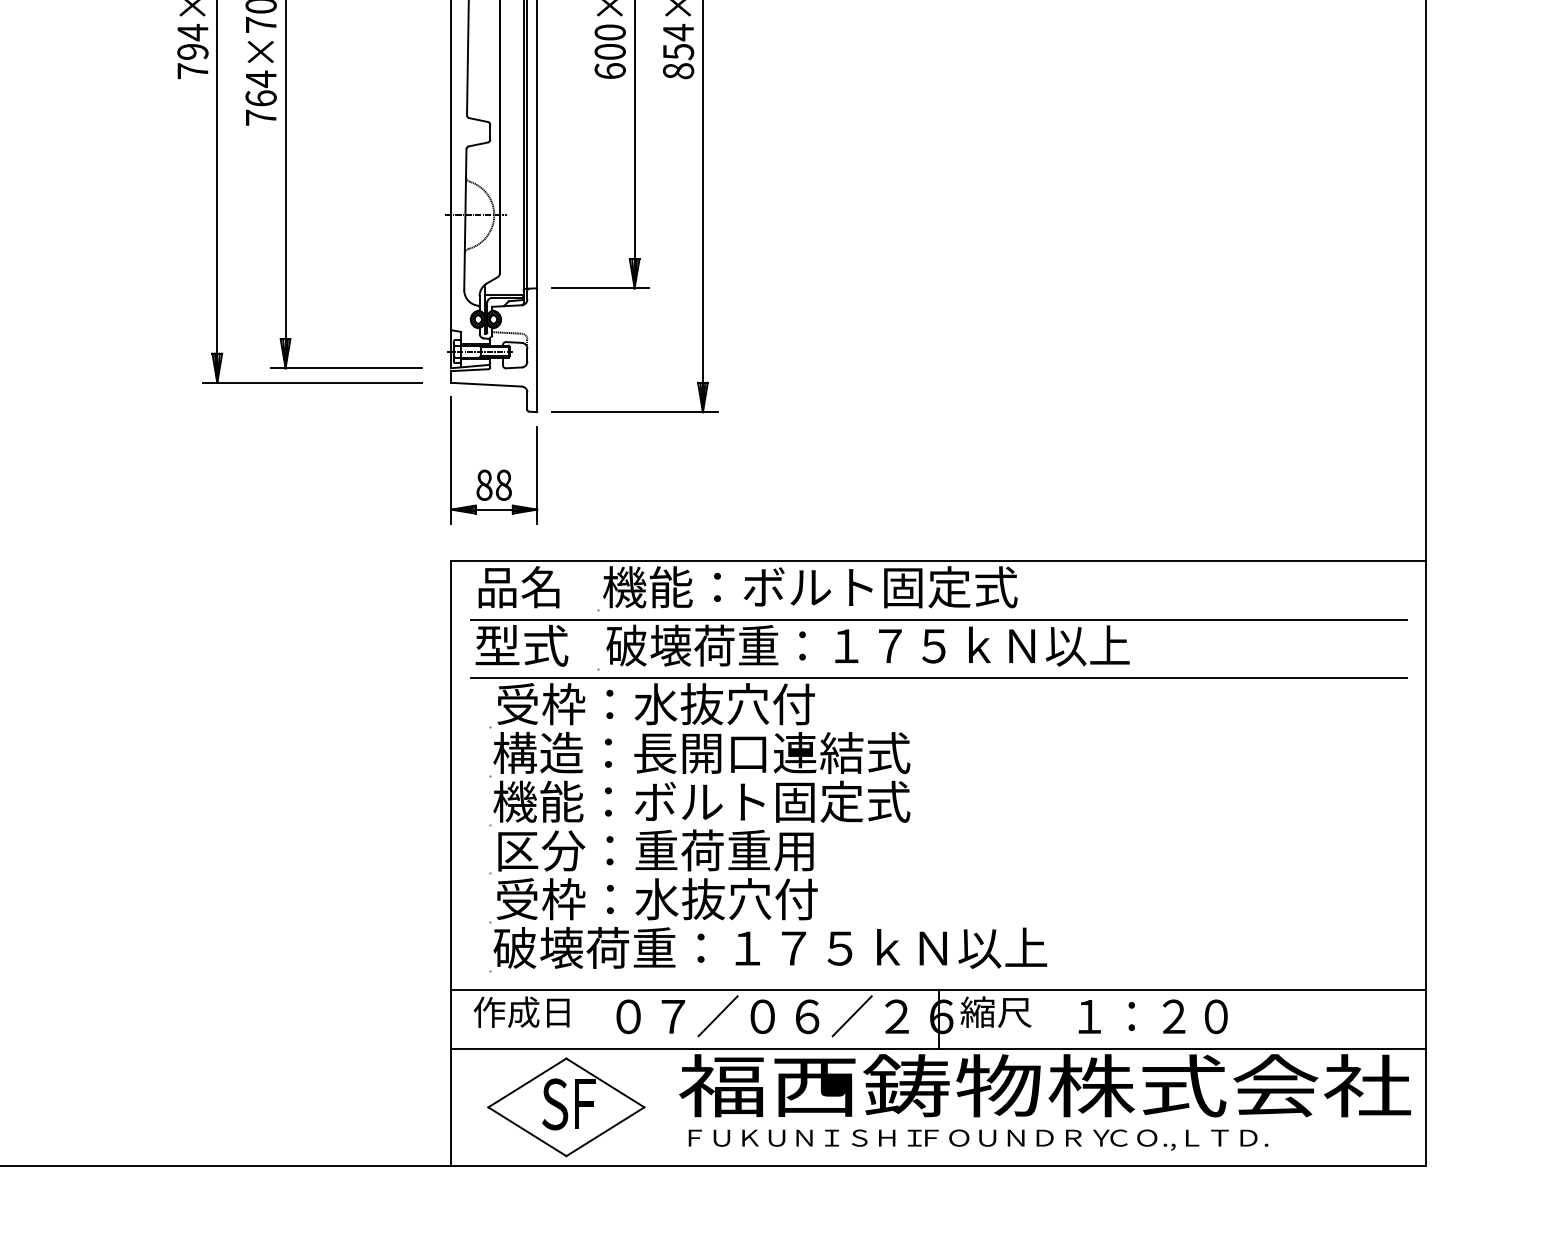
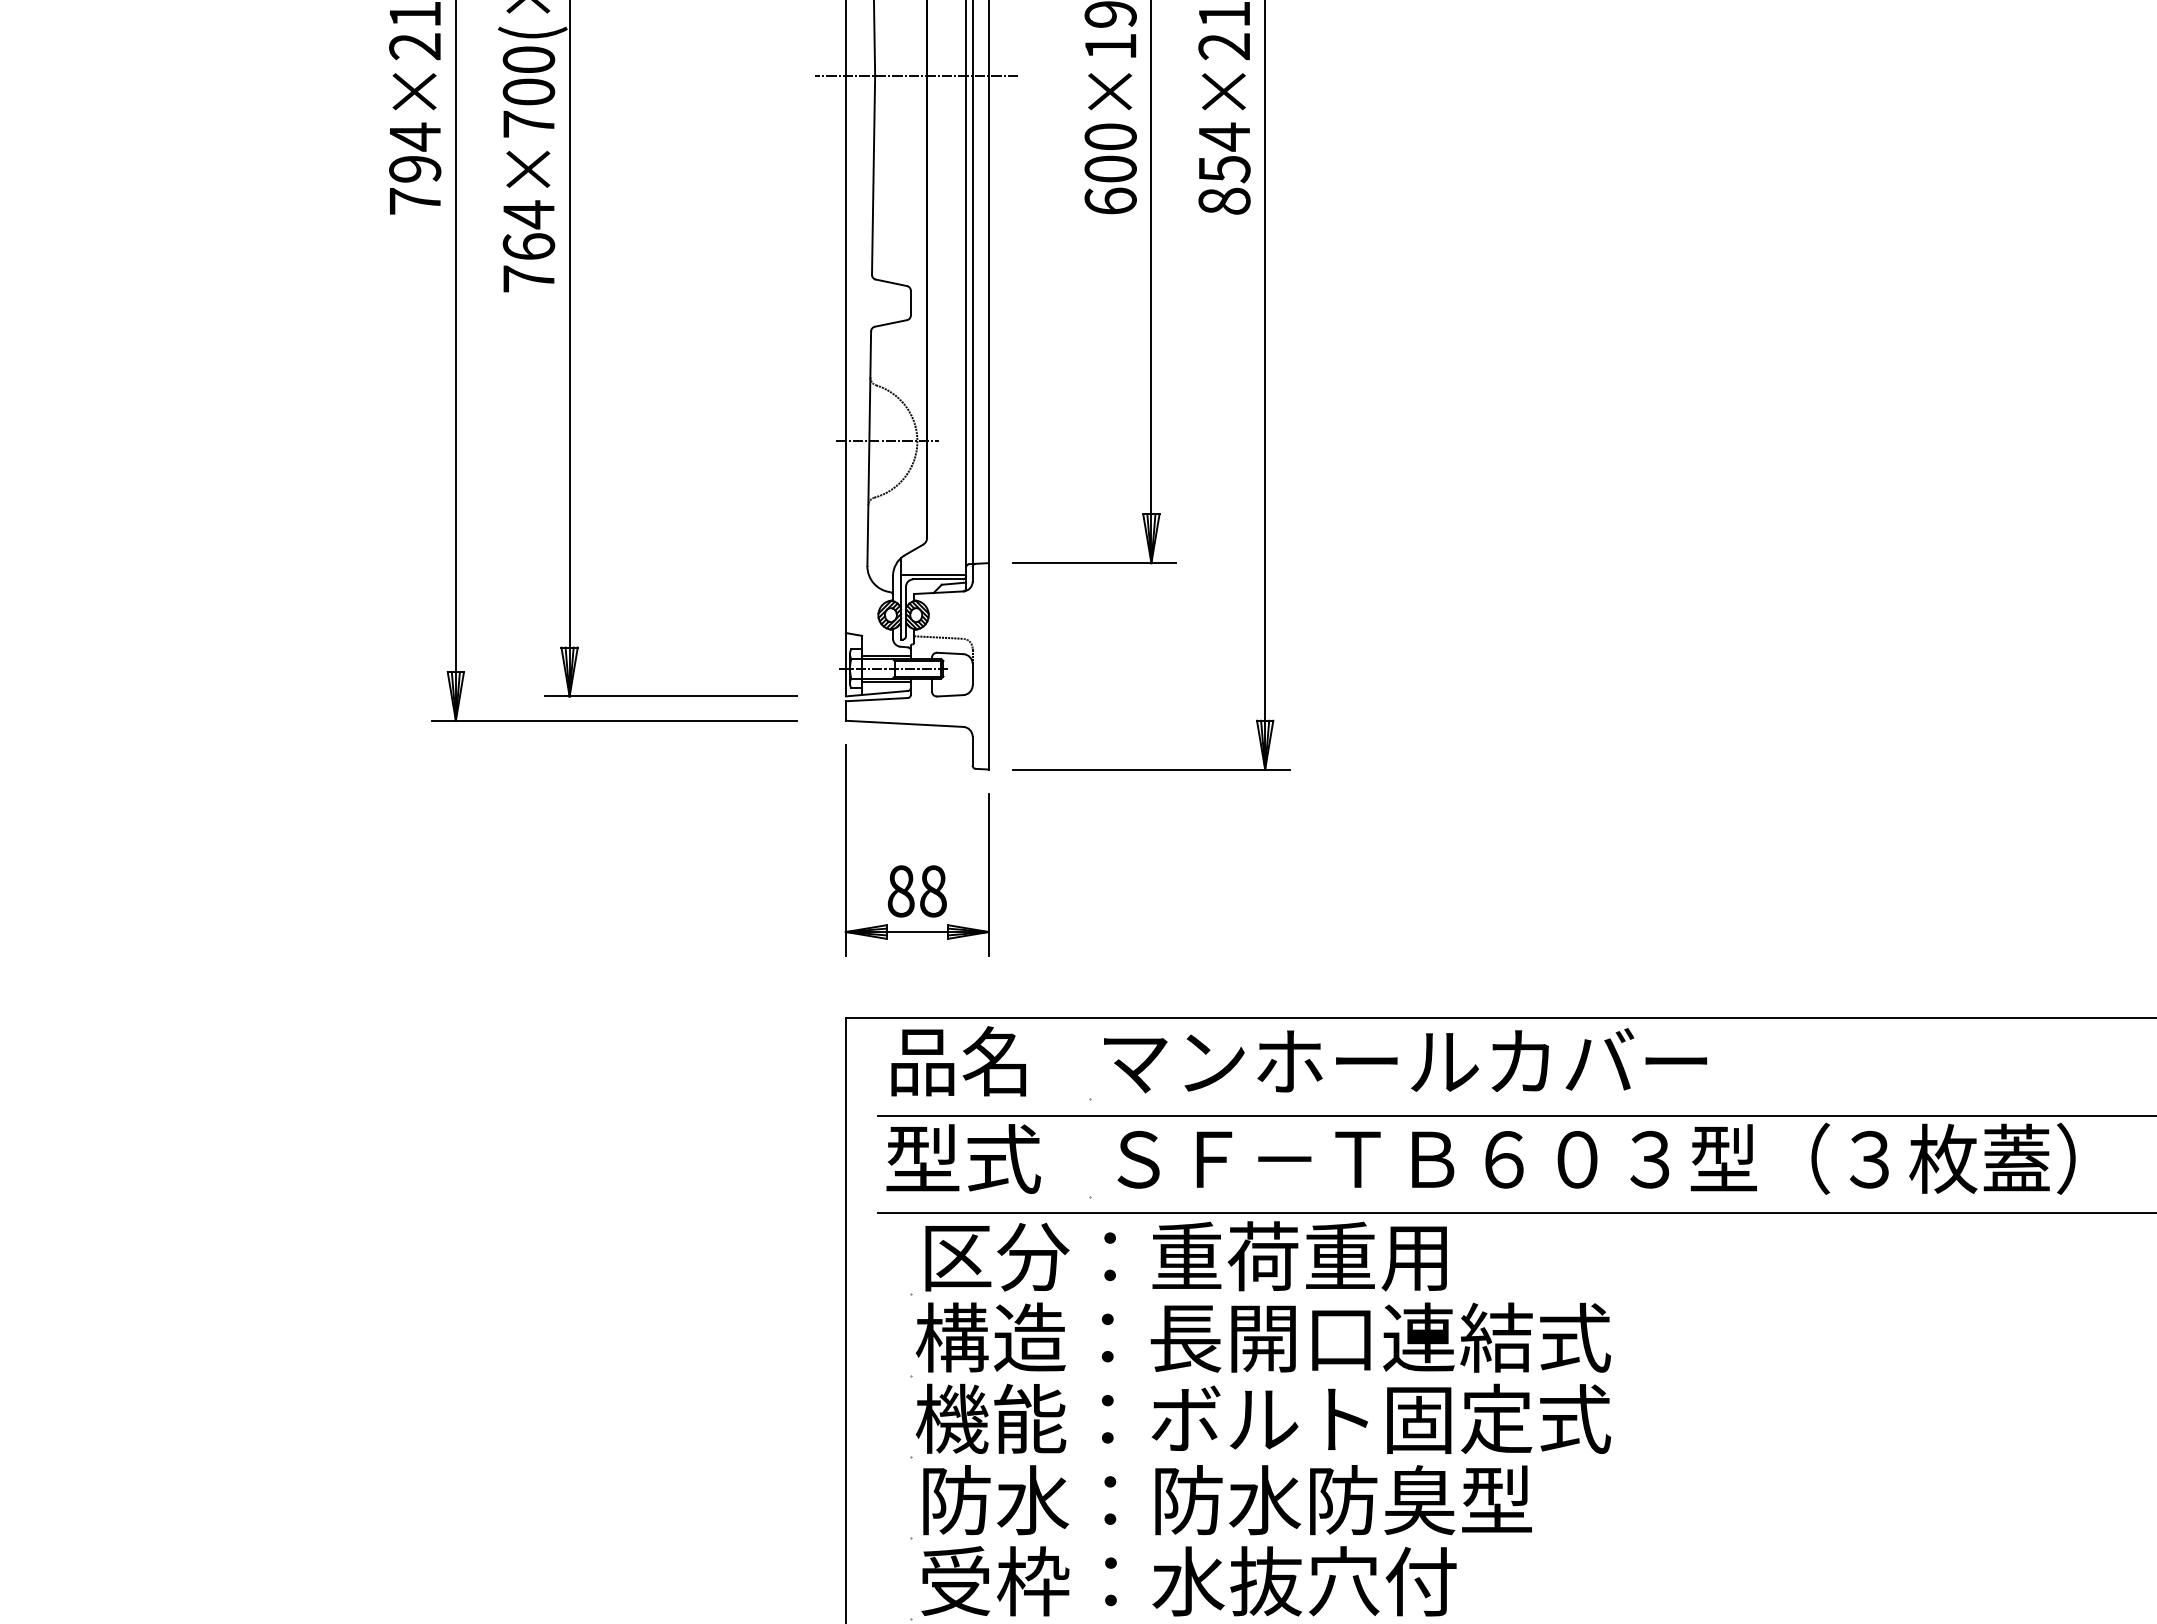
text: (810, 587) -> (1444, 1061), 機能：ボルト固定式 -> マンホールカバー
text: (897, 645) -> (1589, 1158), 破壊荷重：１７５ｋＮ以上 -> ＳＦ－ＴＢ６０３型（３枚蓋）
text: (655, 704) -> (1186, 1256), 受枠：水抜穴付 -> 区分：重荷重用
text: (679, 850) -> (1226, 1500), 区分：重荷重用 -> 防水：防水防臭型

